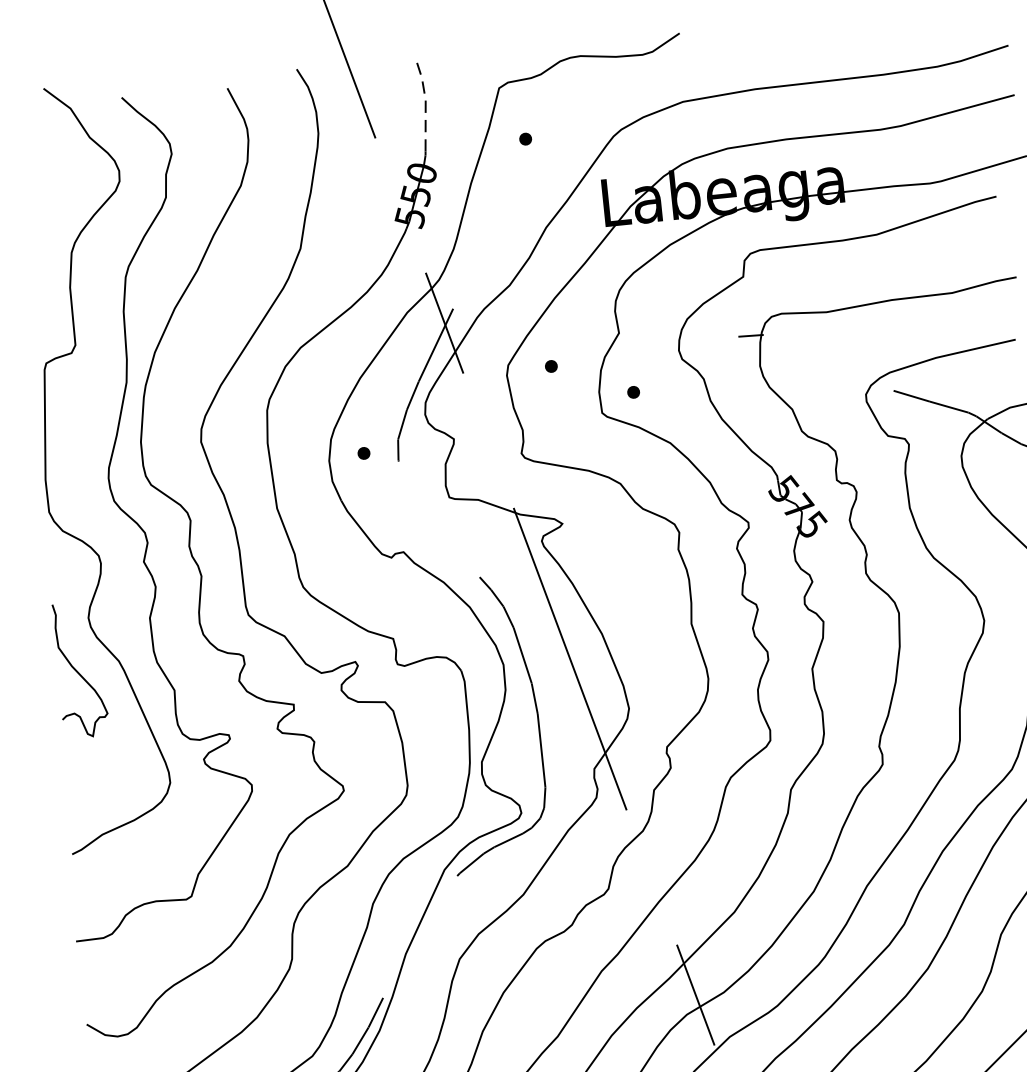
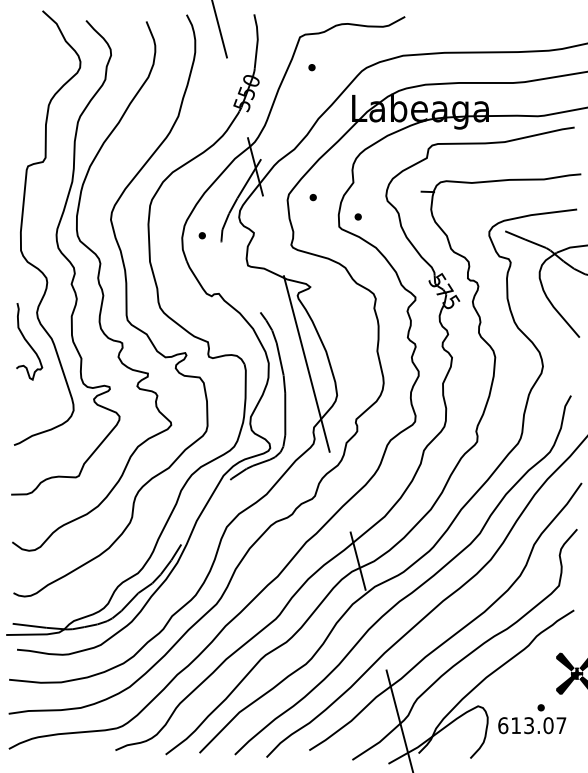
line: (425, 101) -> (257, 40), dashed -> solid

